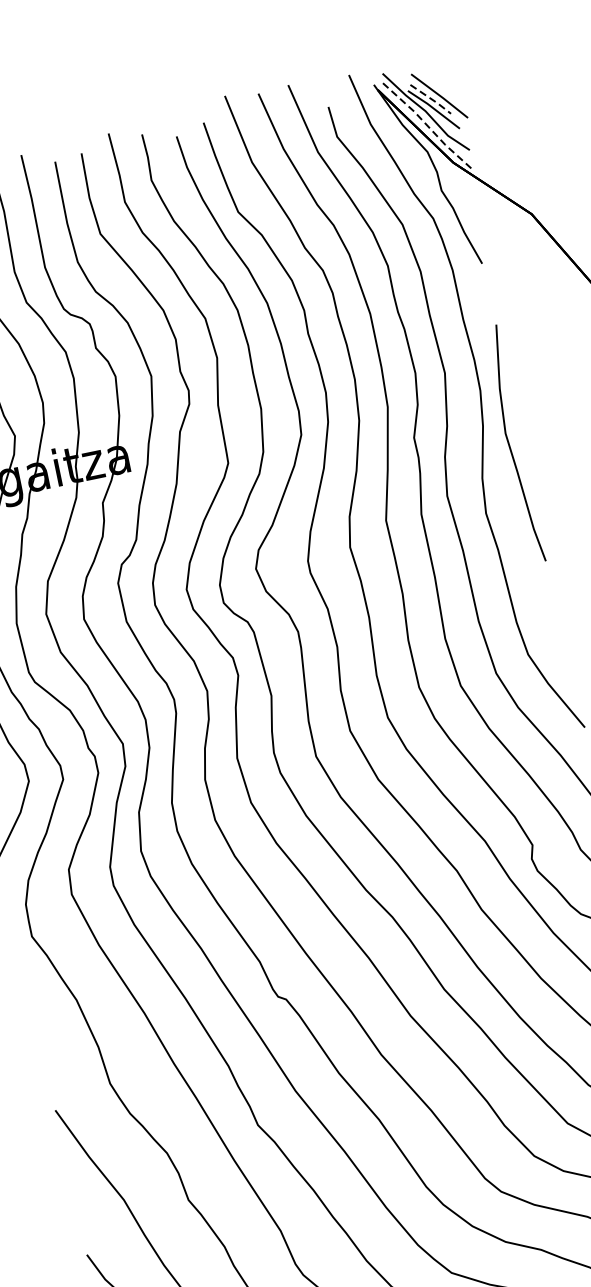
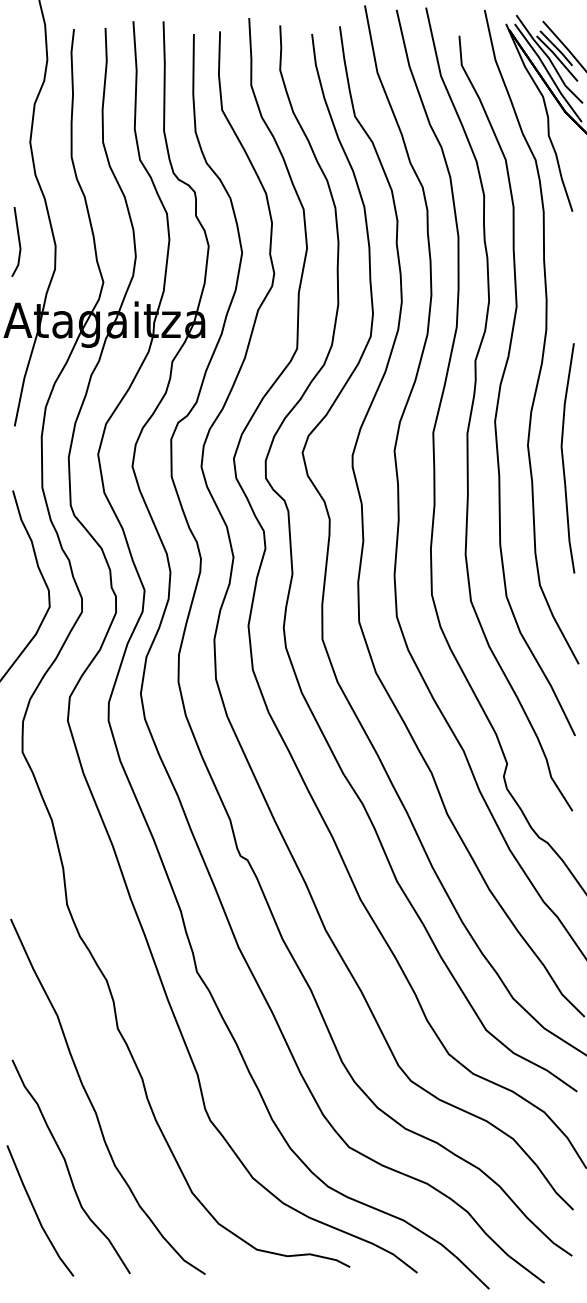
line: (431, 99) -> (557, 48), dashed -> solid
line: (428, 126) -> (548, 73), dashed -> solid
curve: (510, 445) -> (563, 458), moved

